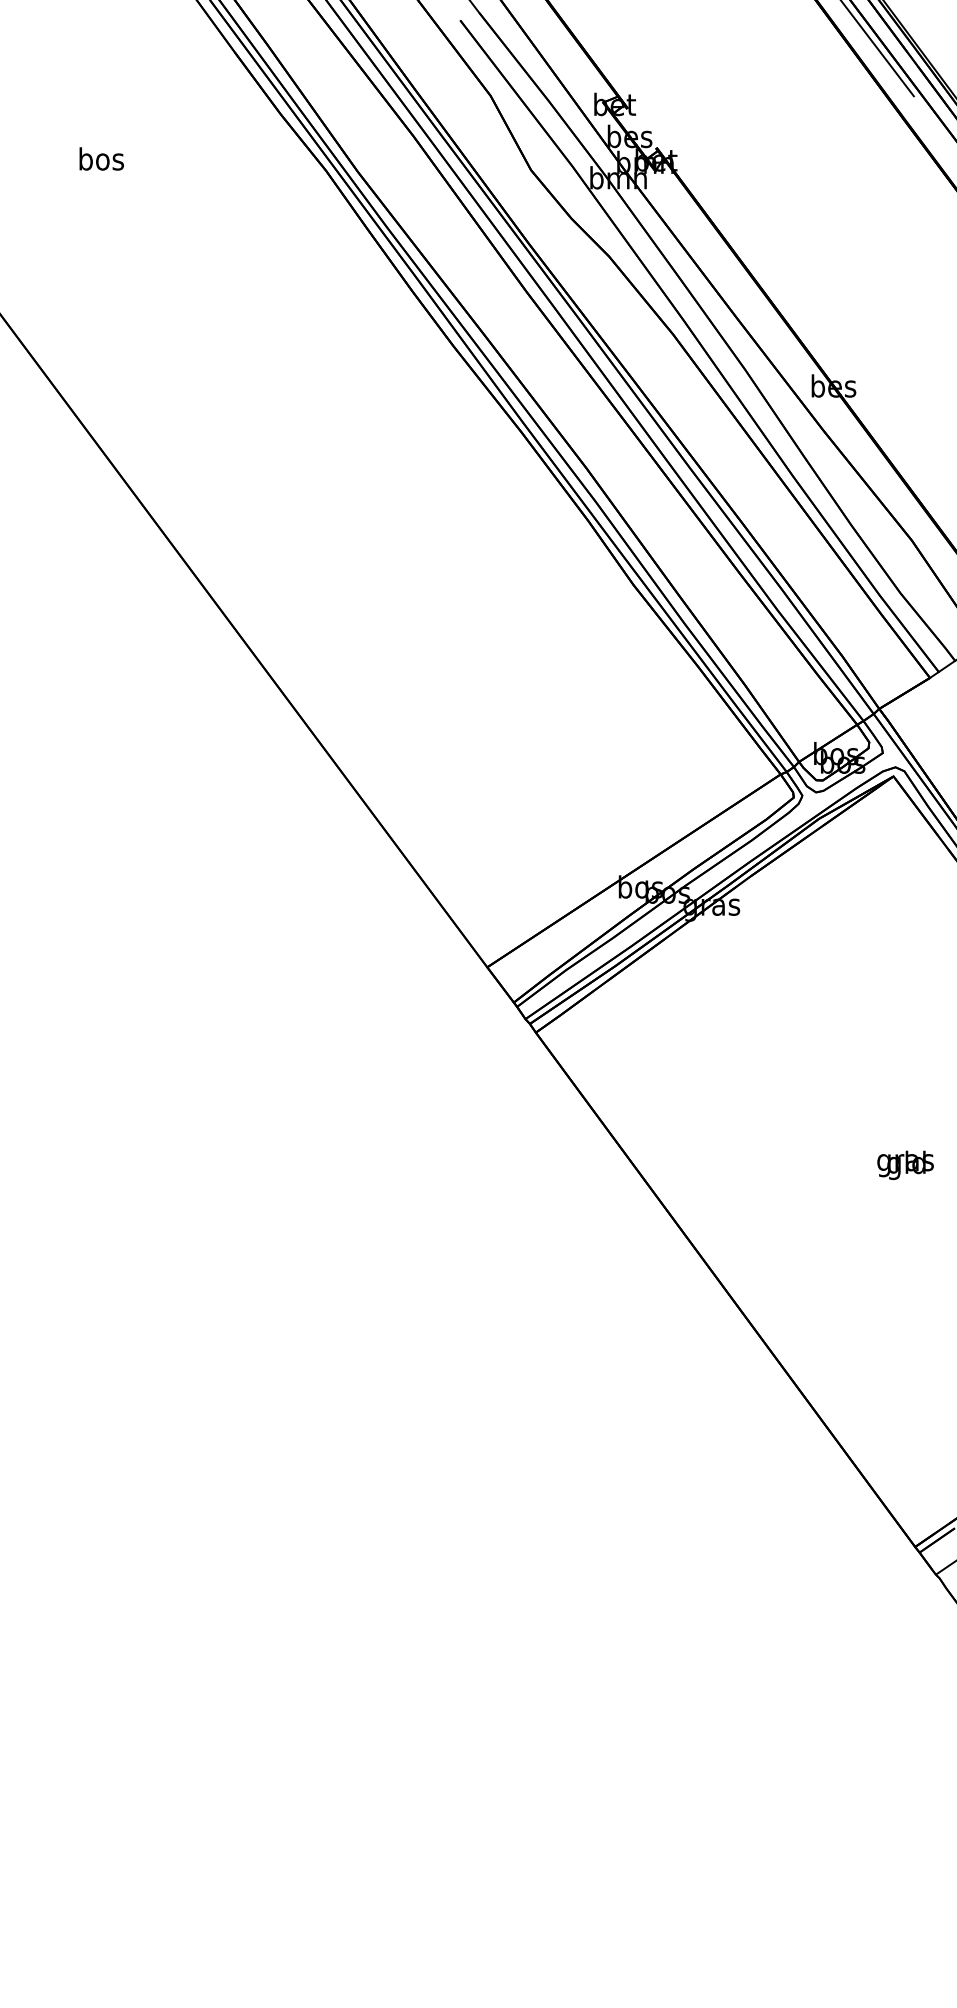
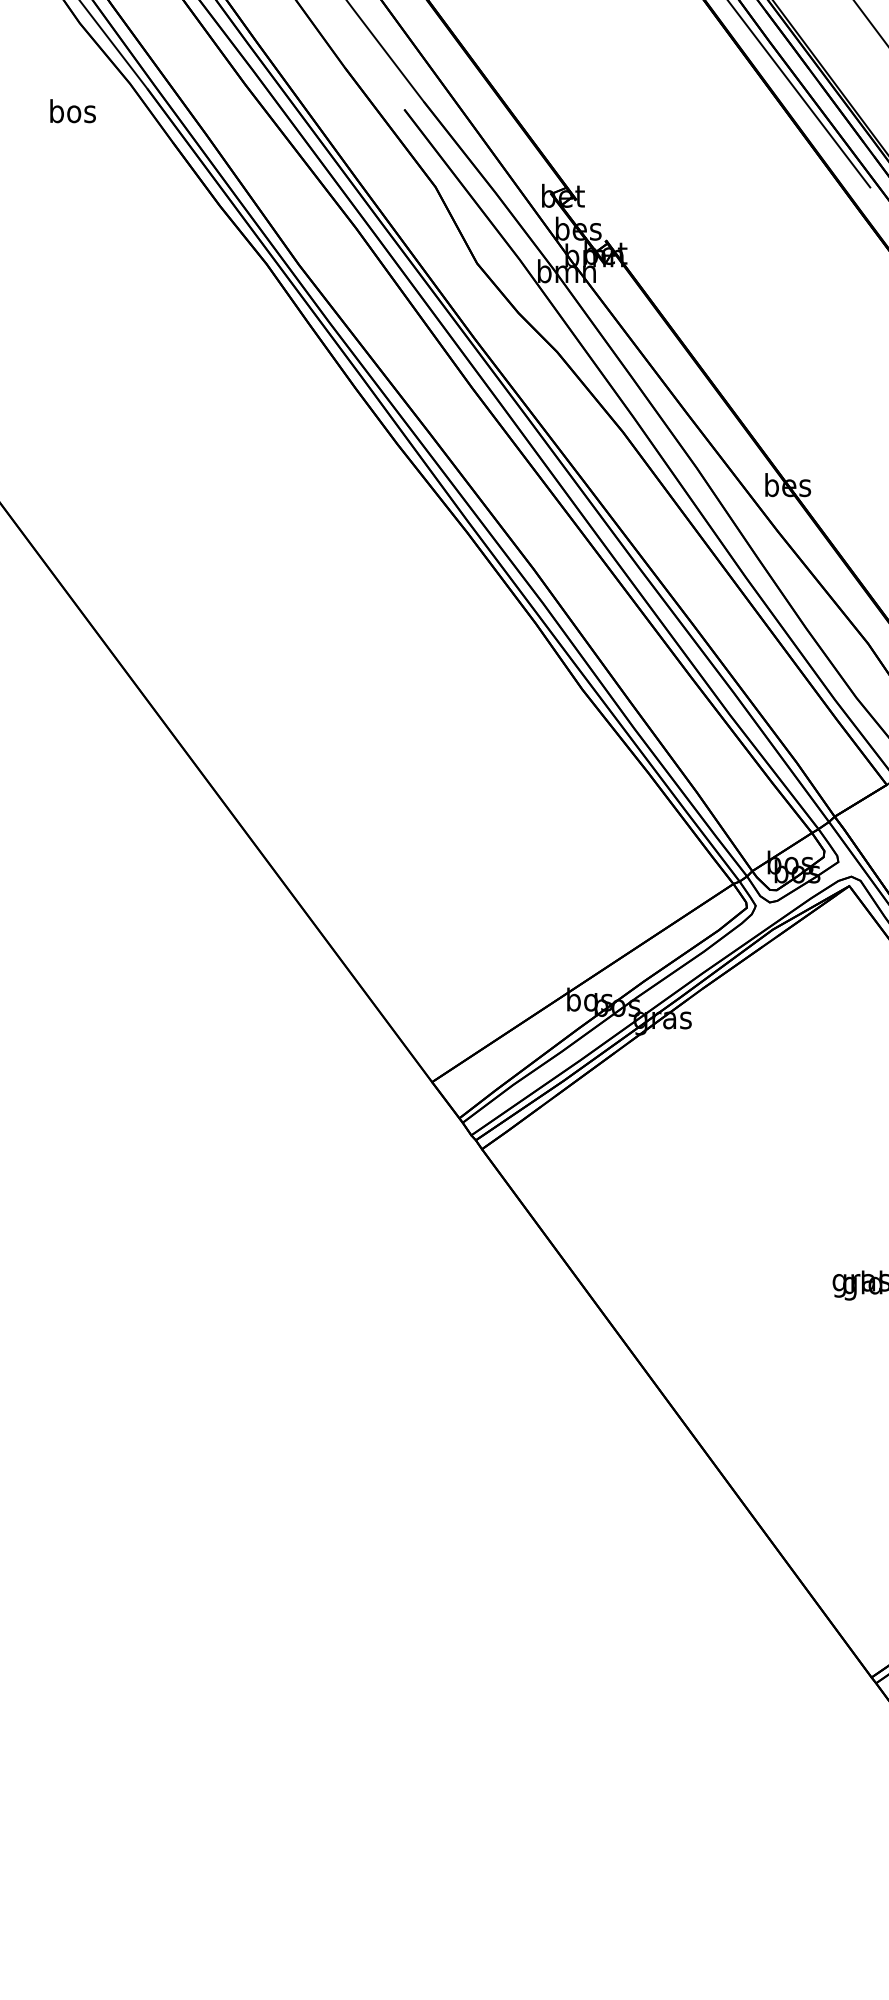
text: (101, 158) -> (72, 110), moved

